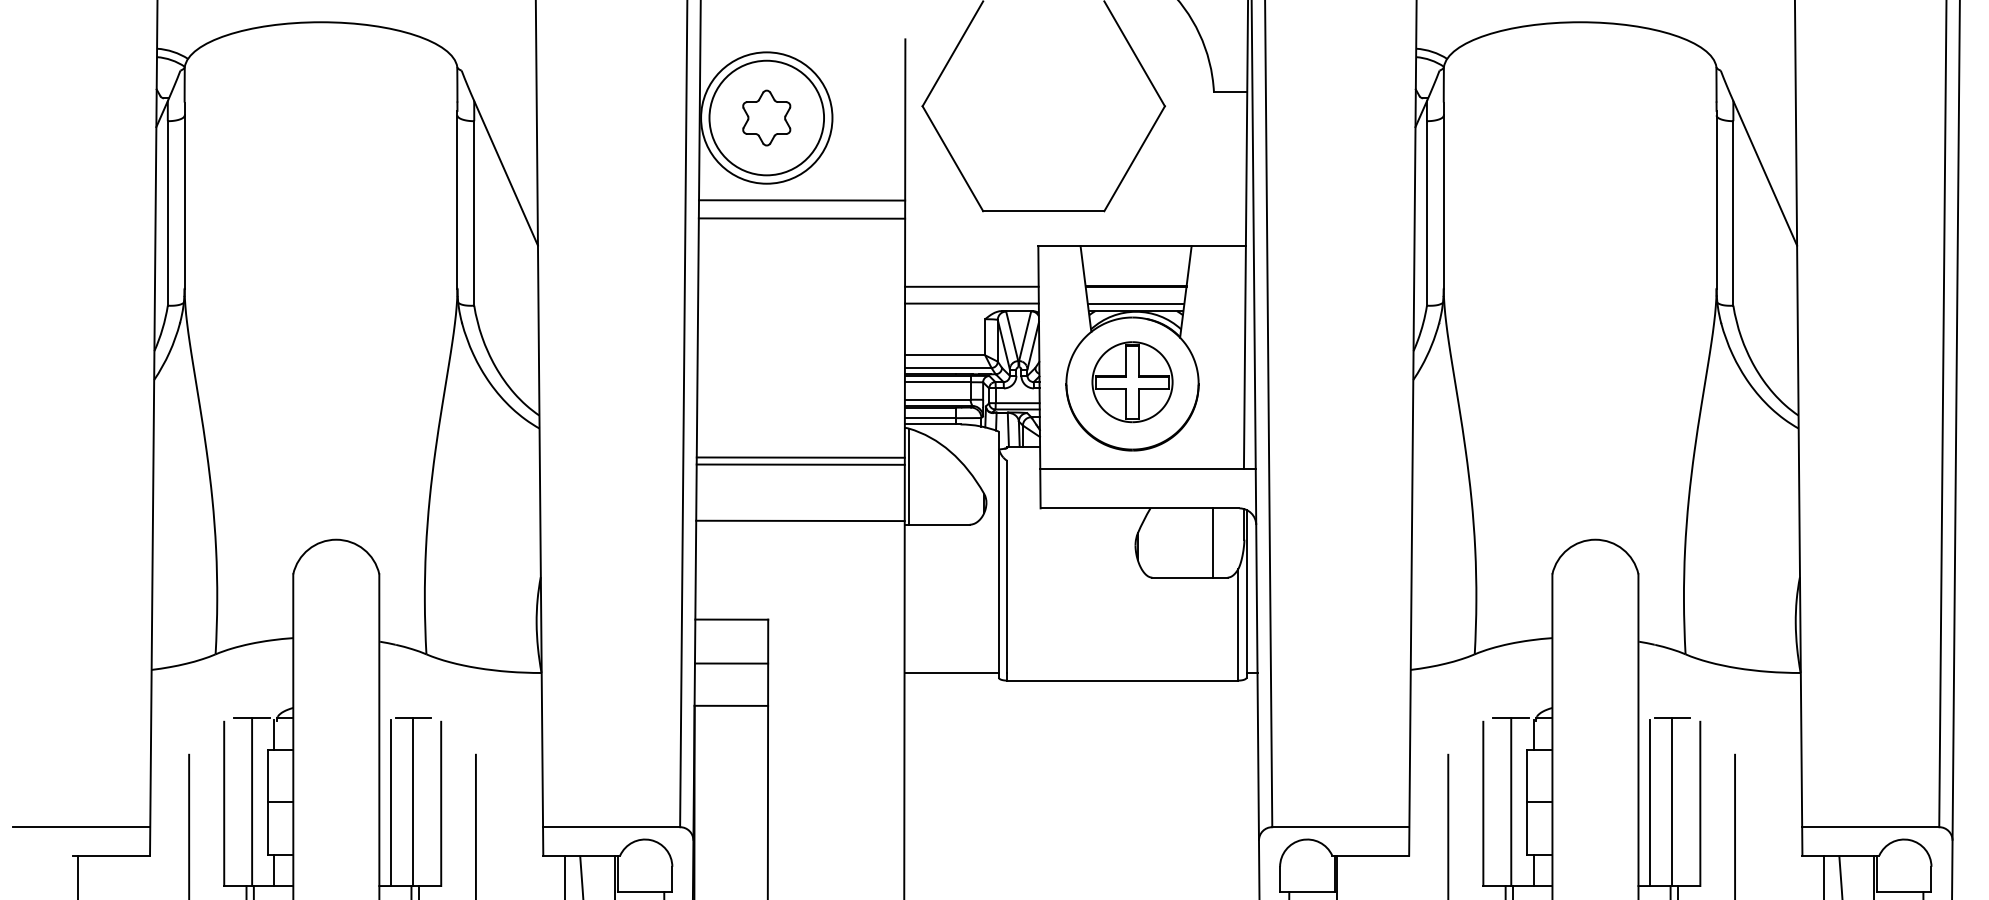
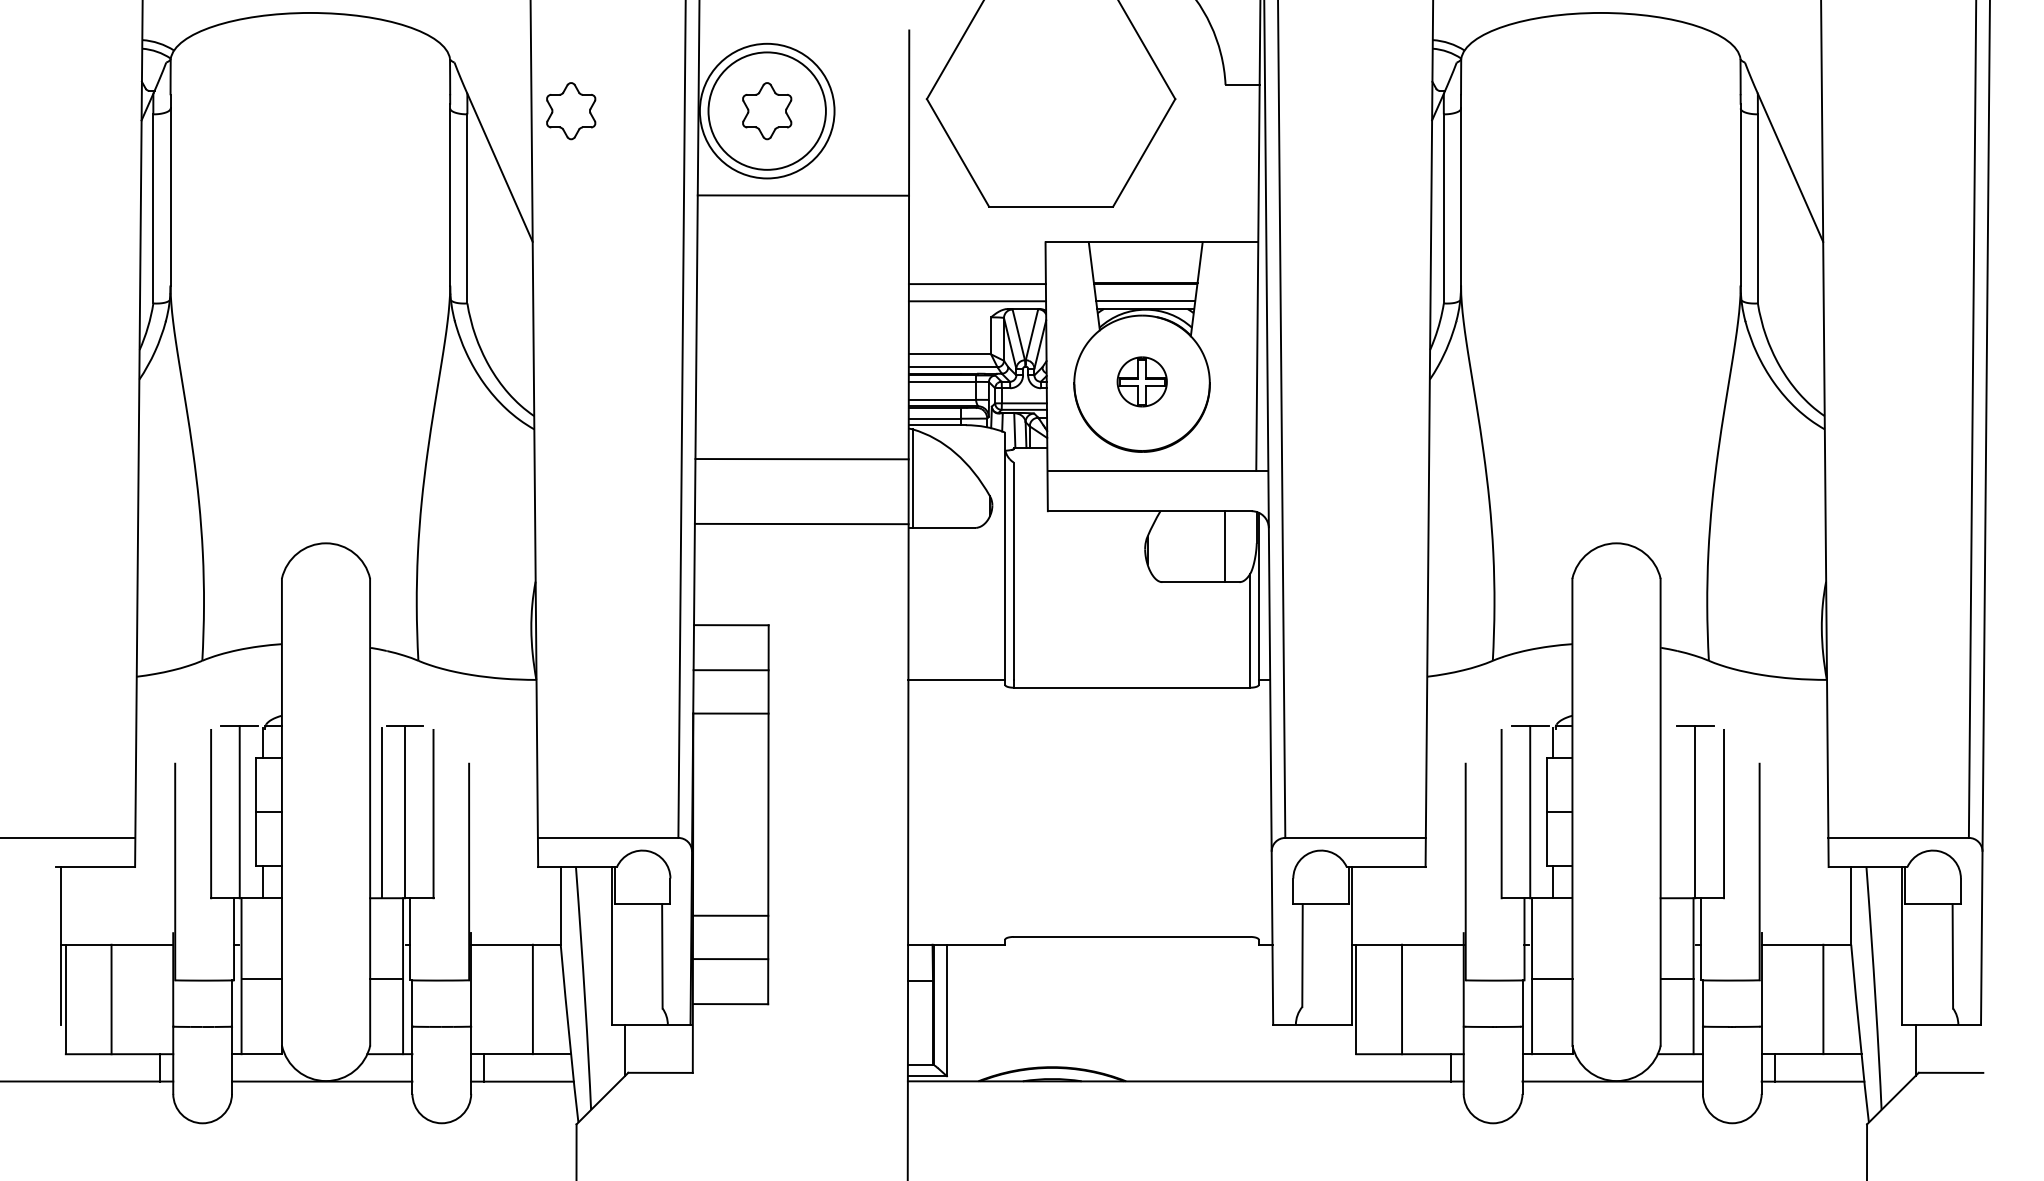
part: (575, 118) -> (571, 111), added
line: (802, 218) -> (803, 214), removed
part: (1132, 381) -> (1142, 381), size x0.6
line: (800, 464) -> (801, 466), removed
line: (1650, 802) -> (1672, 812), removed

